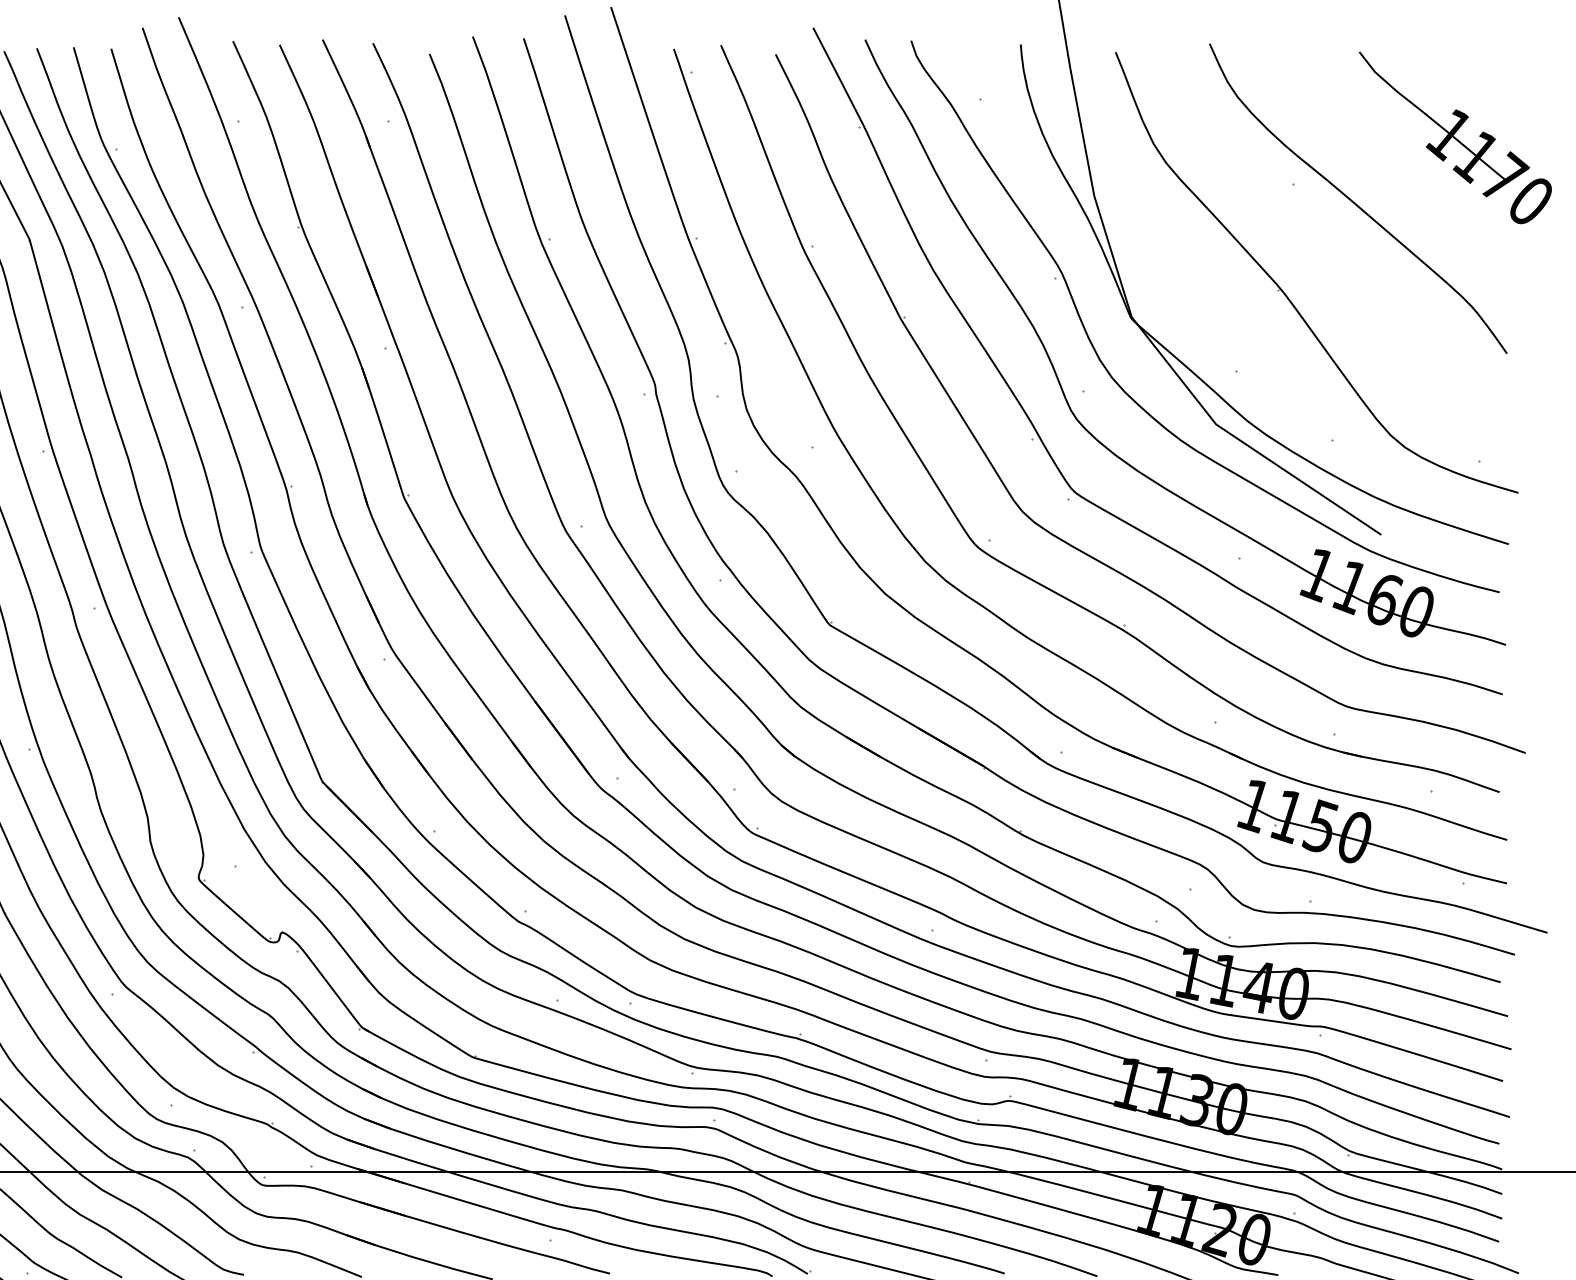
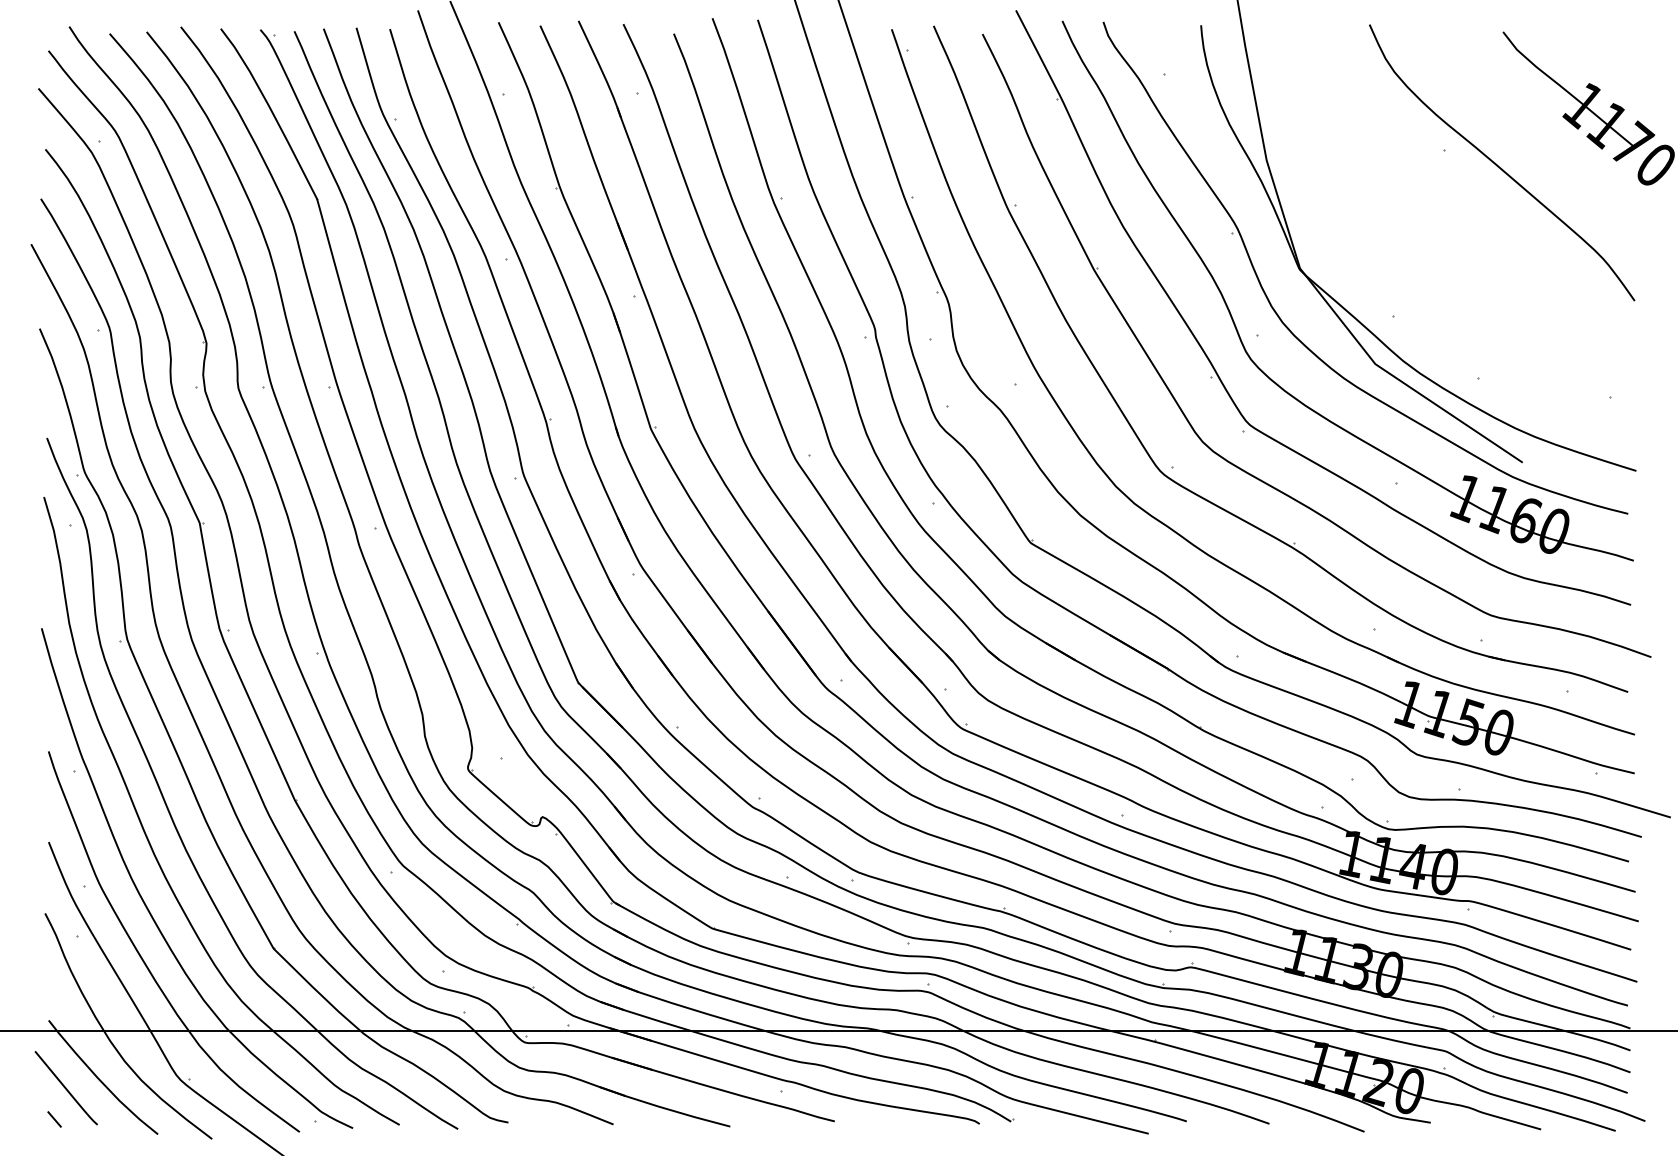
part: (1286, 294) -> (1438, 248), removed

